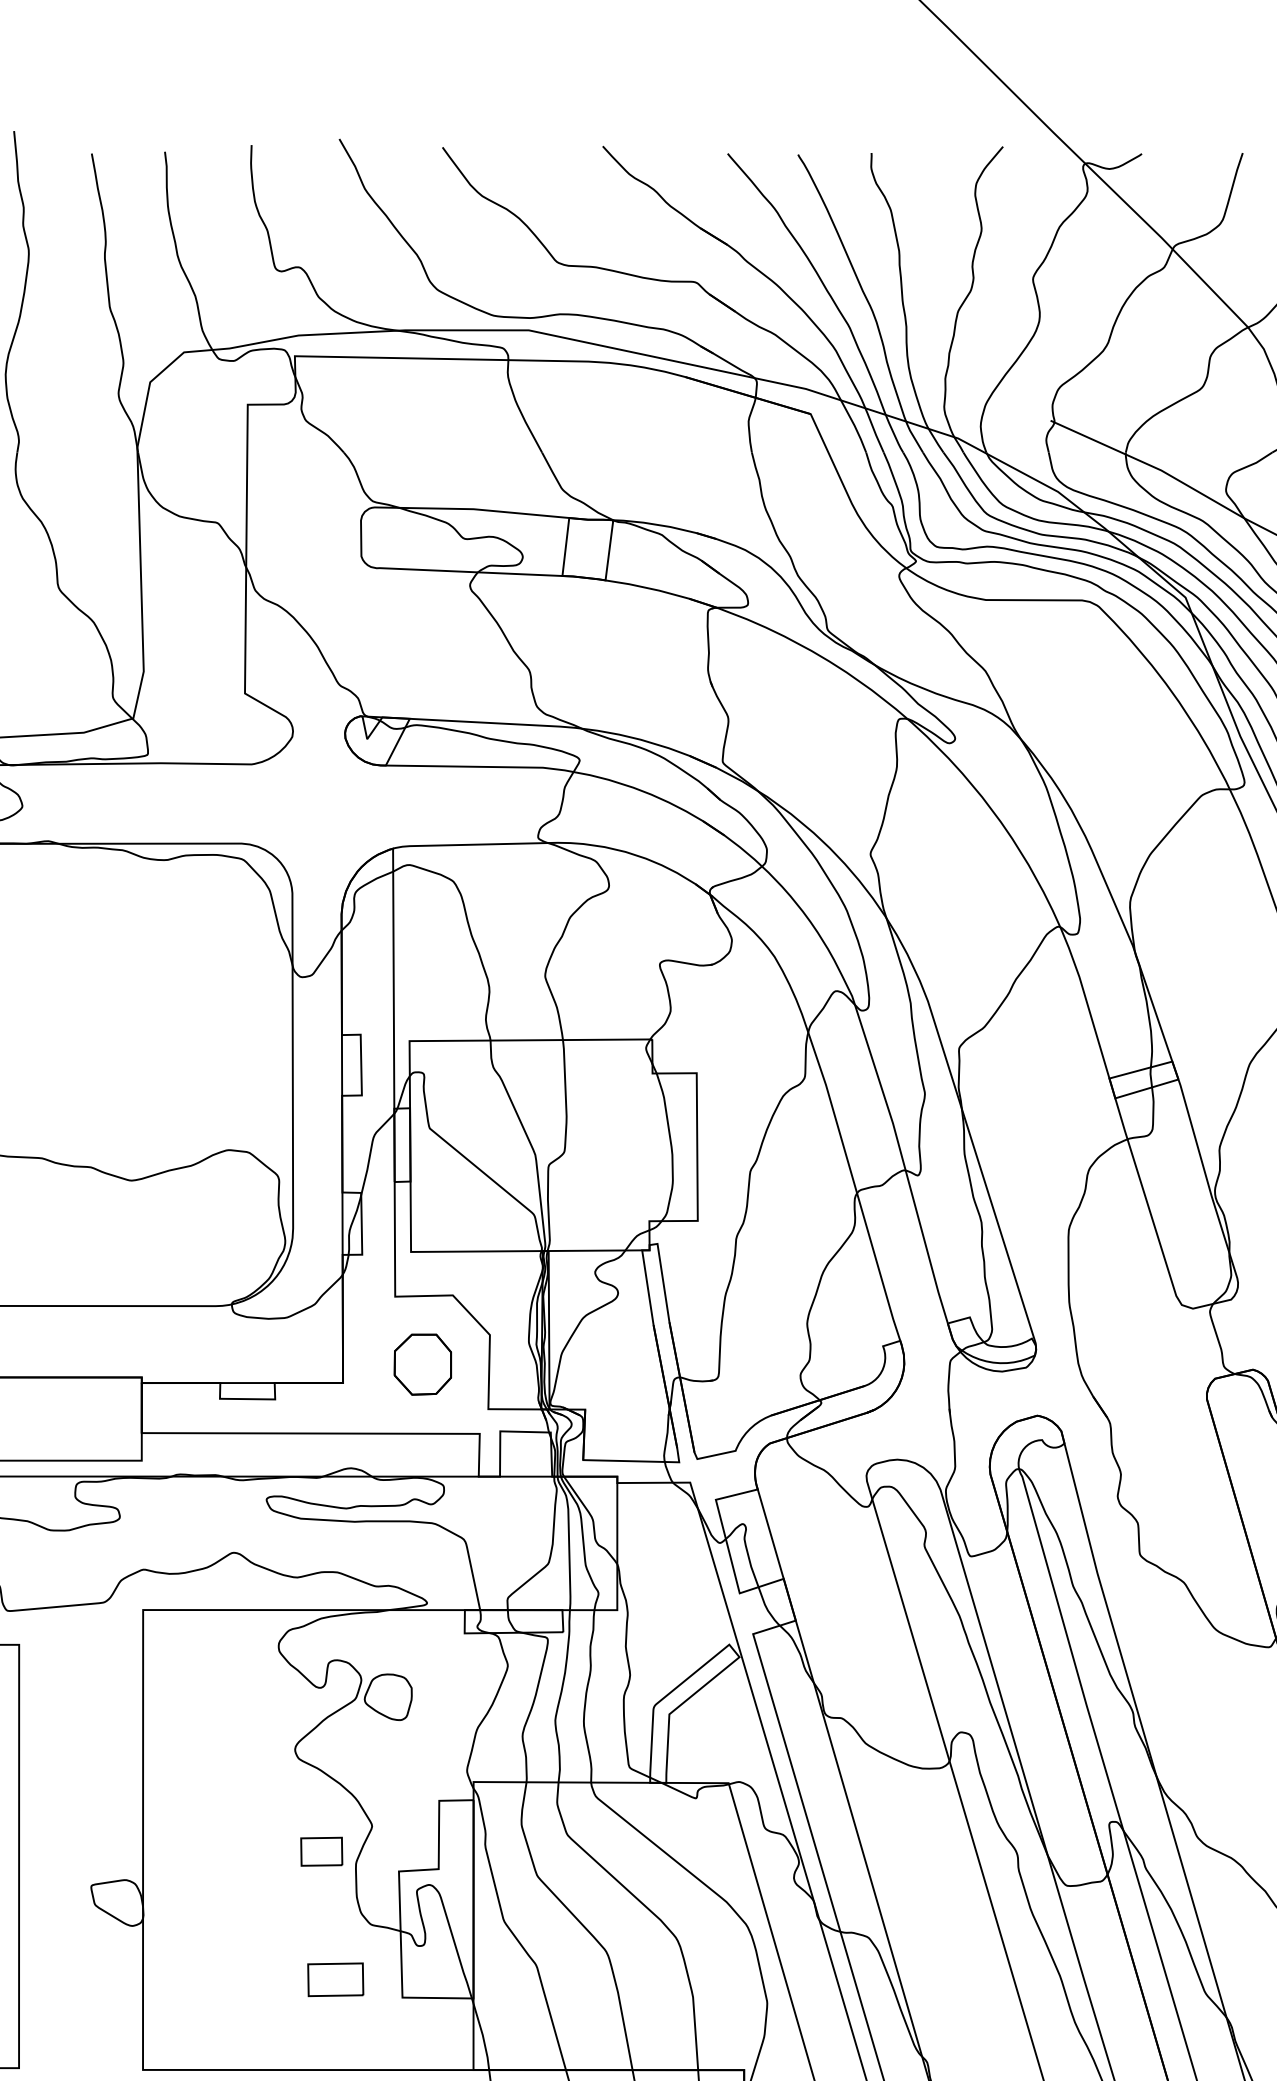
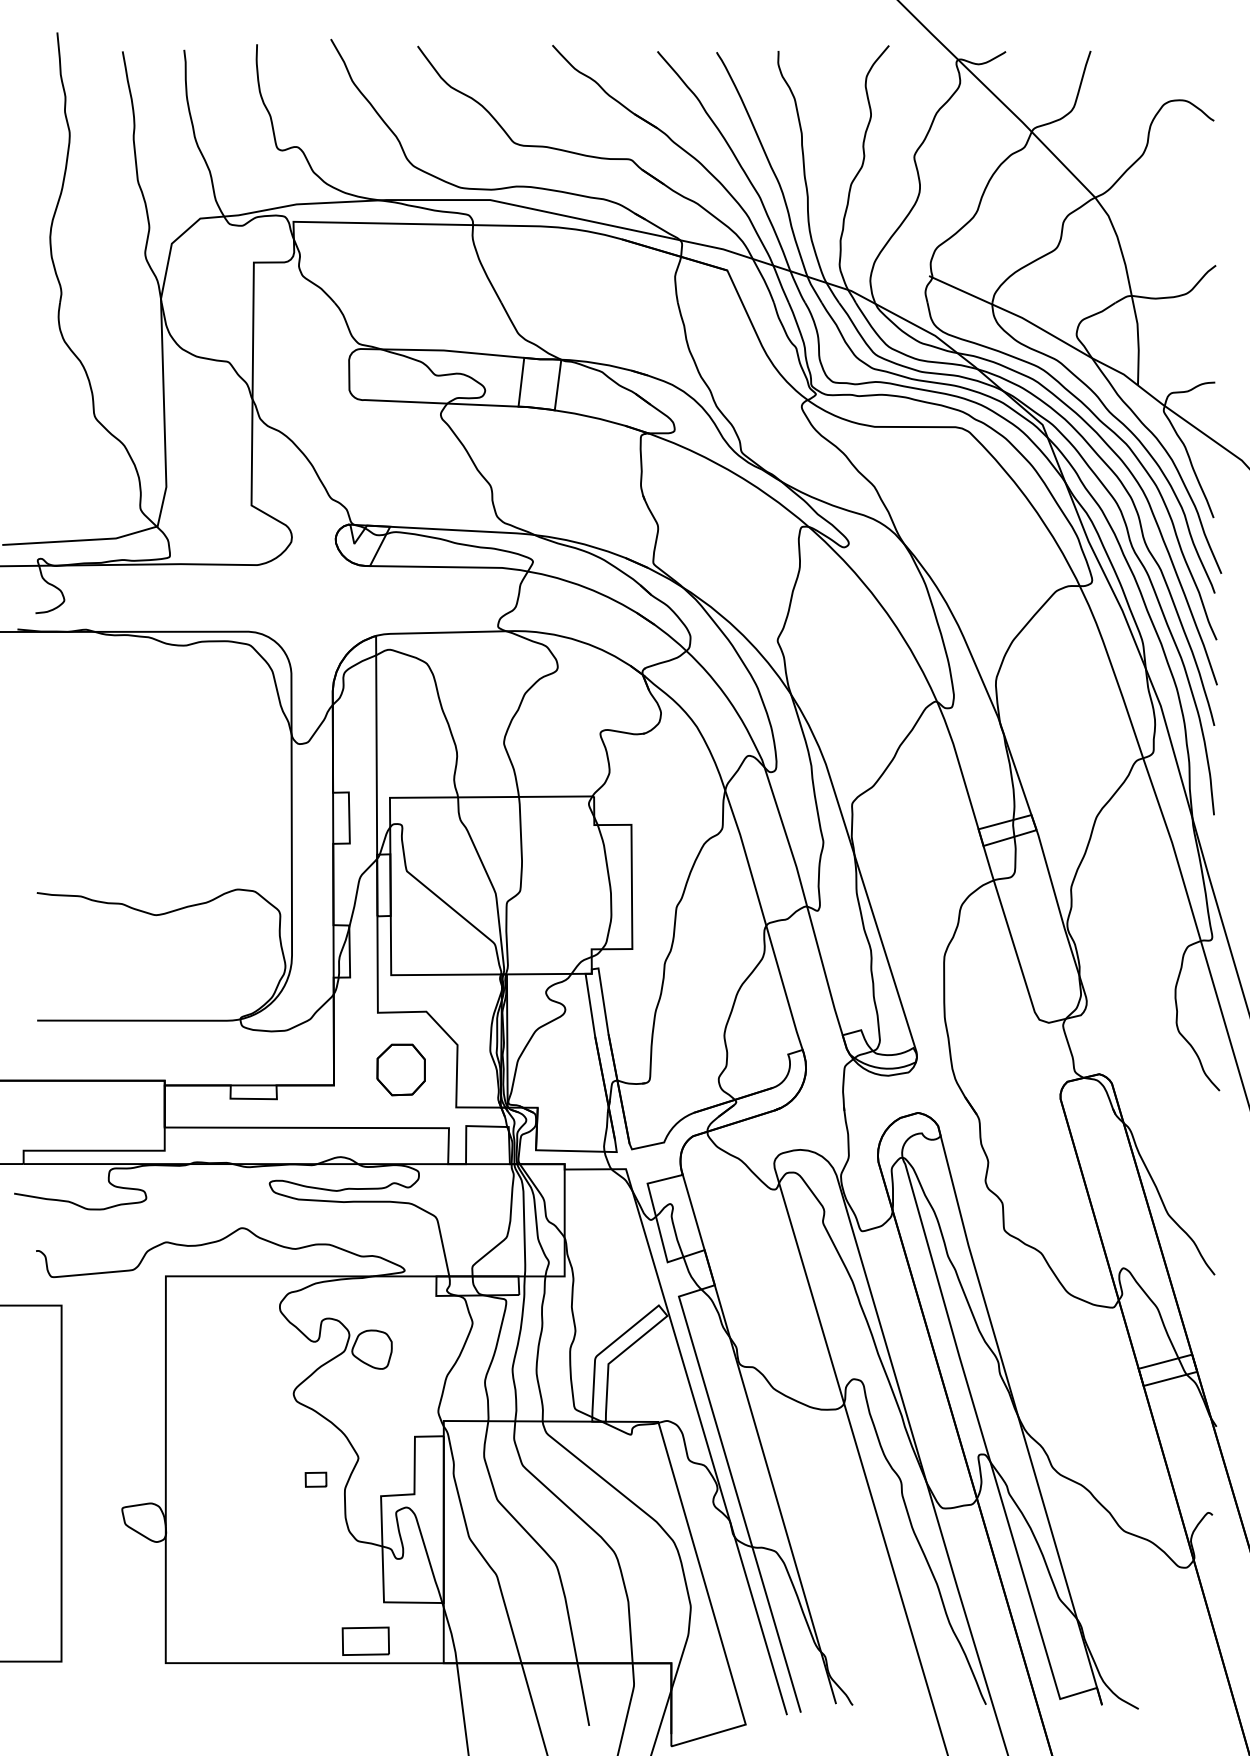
part: (321, 1851) -> (315, 1479), size x0.6
part: (335, 1978) -> (365, 1640), moved

